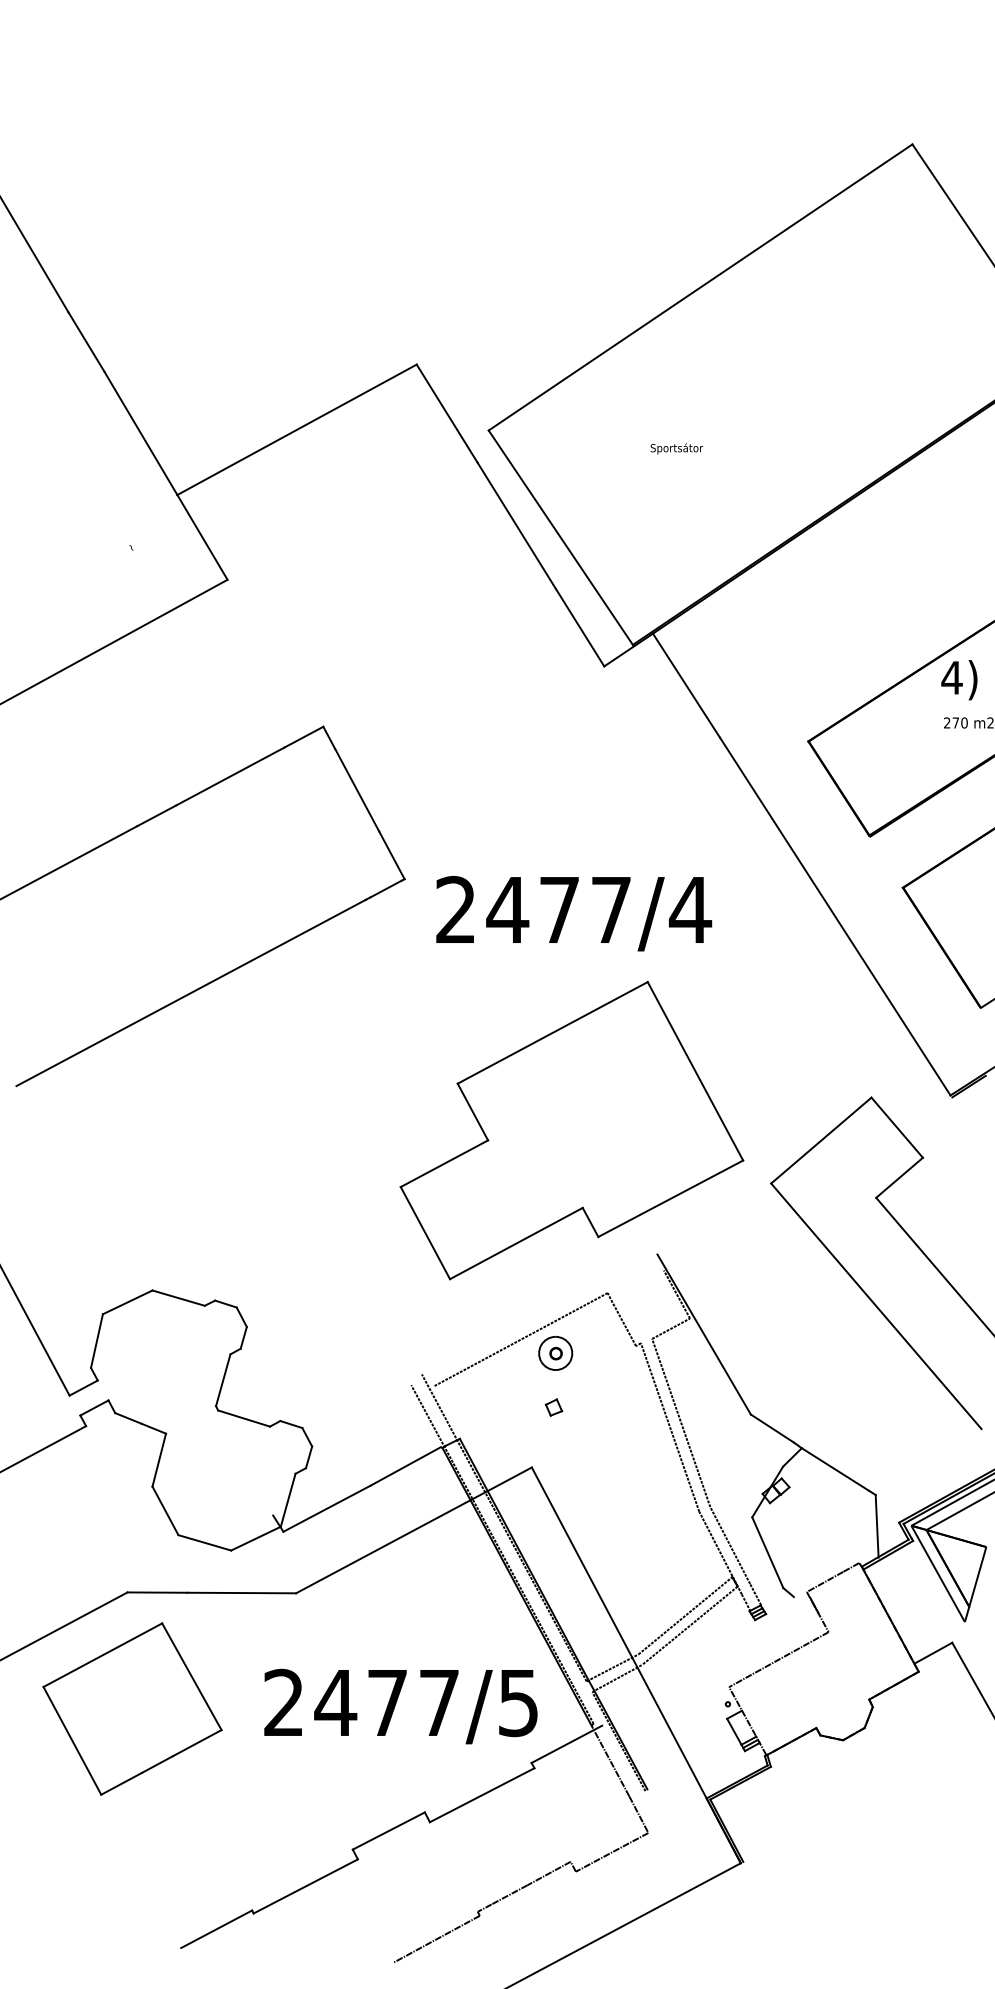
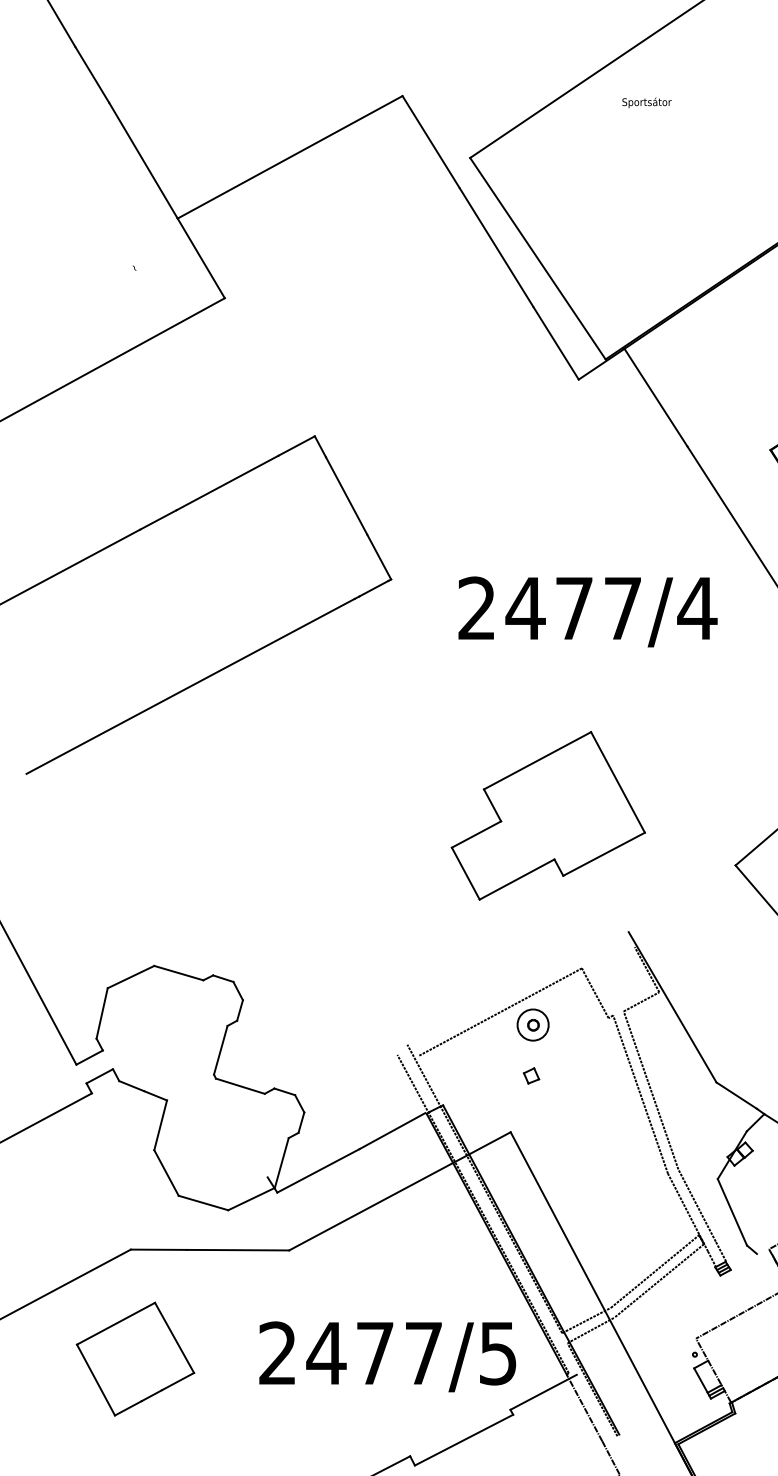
text: (676, 448) -> (646, 102), moved
text: (574, 913) -> (588, 611), moved
part: (571, 1130) -> (547, 815), size x0.6
part: (132, 1708) -> (135, 1358), size x0.7

